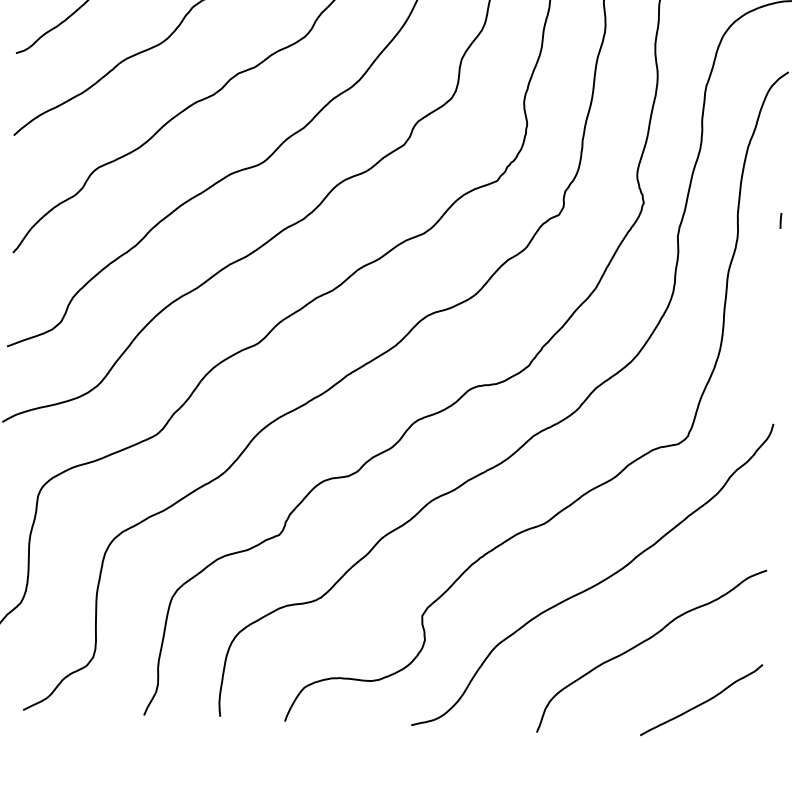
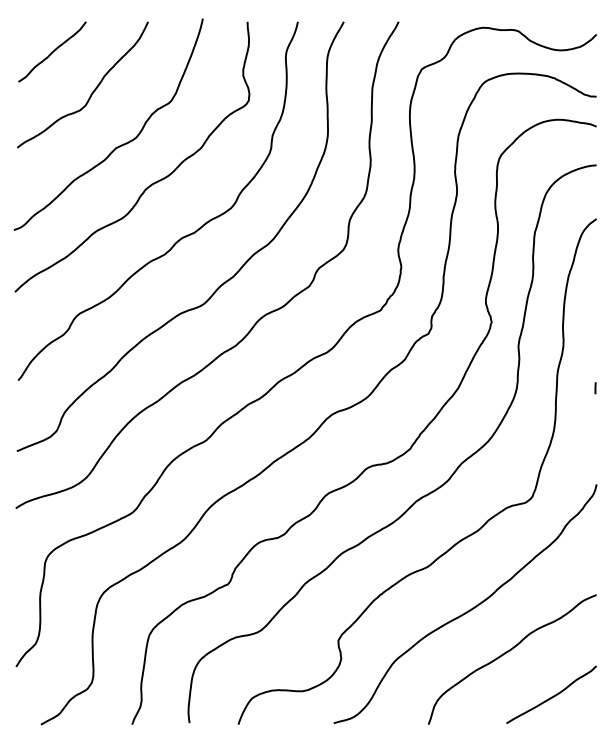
line: (780, 221) -> (595, 388), moved

